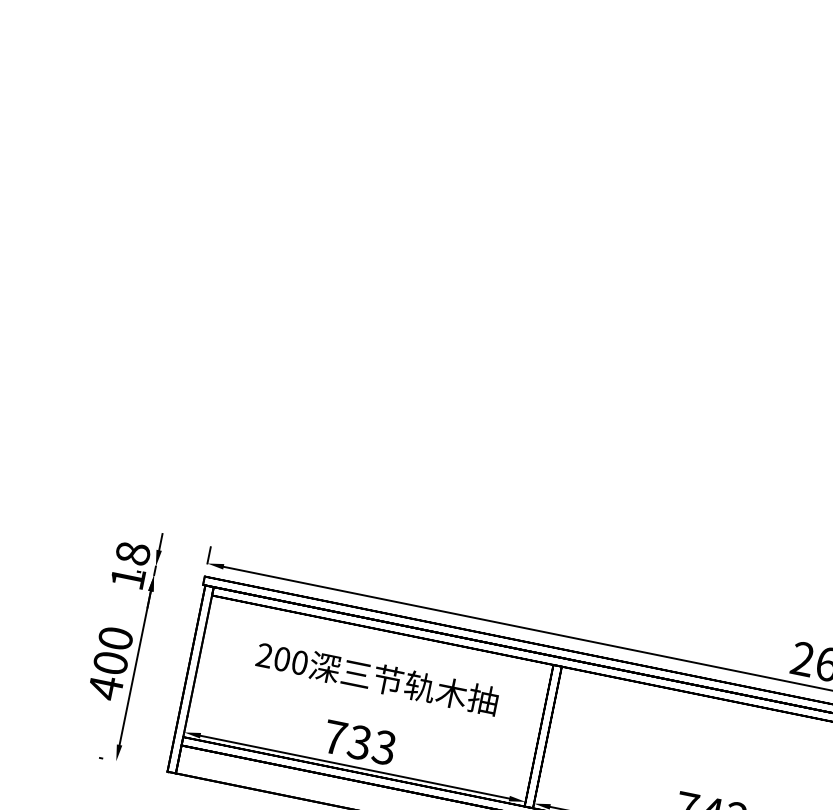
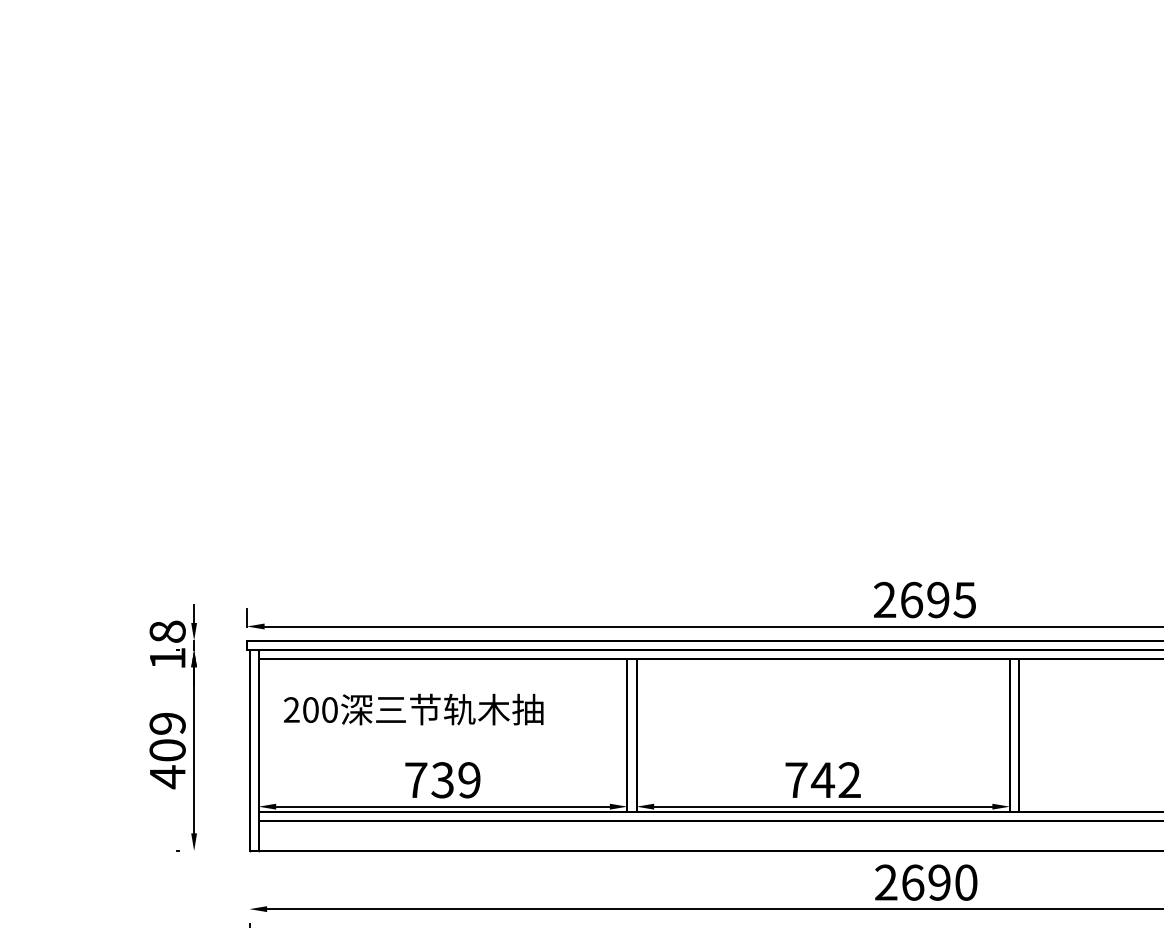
text: (115, 638) -> (167, 723), 400 -> 409
text: (377, 678) -> (413, 709), moved
text: (384, 747) -> (469, 780), 733 -> 739

